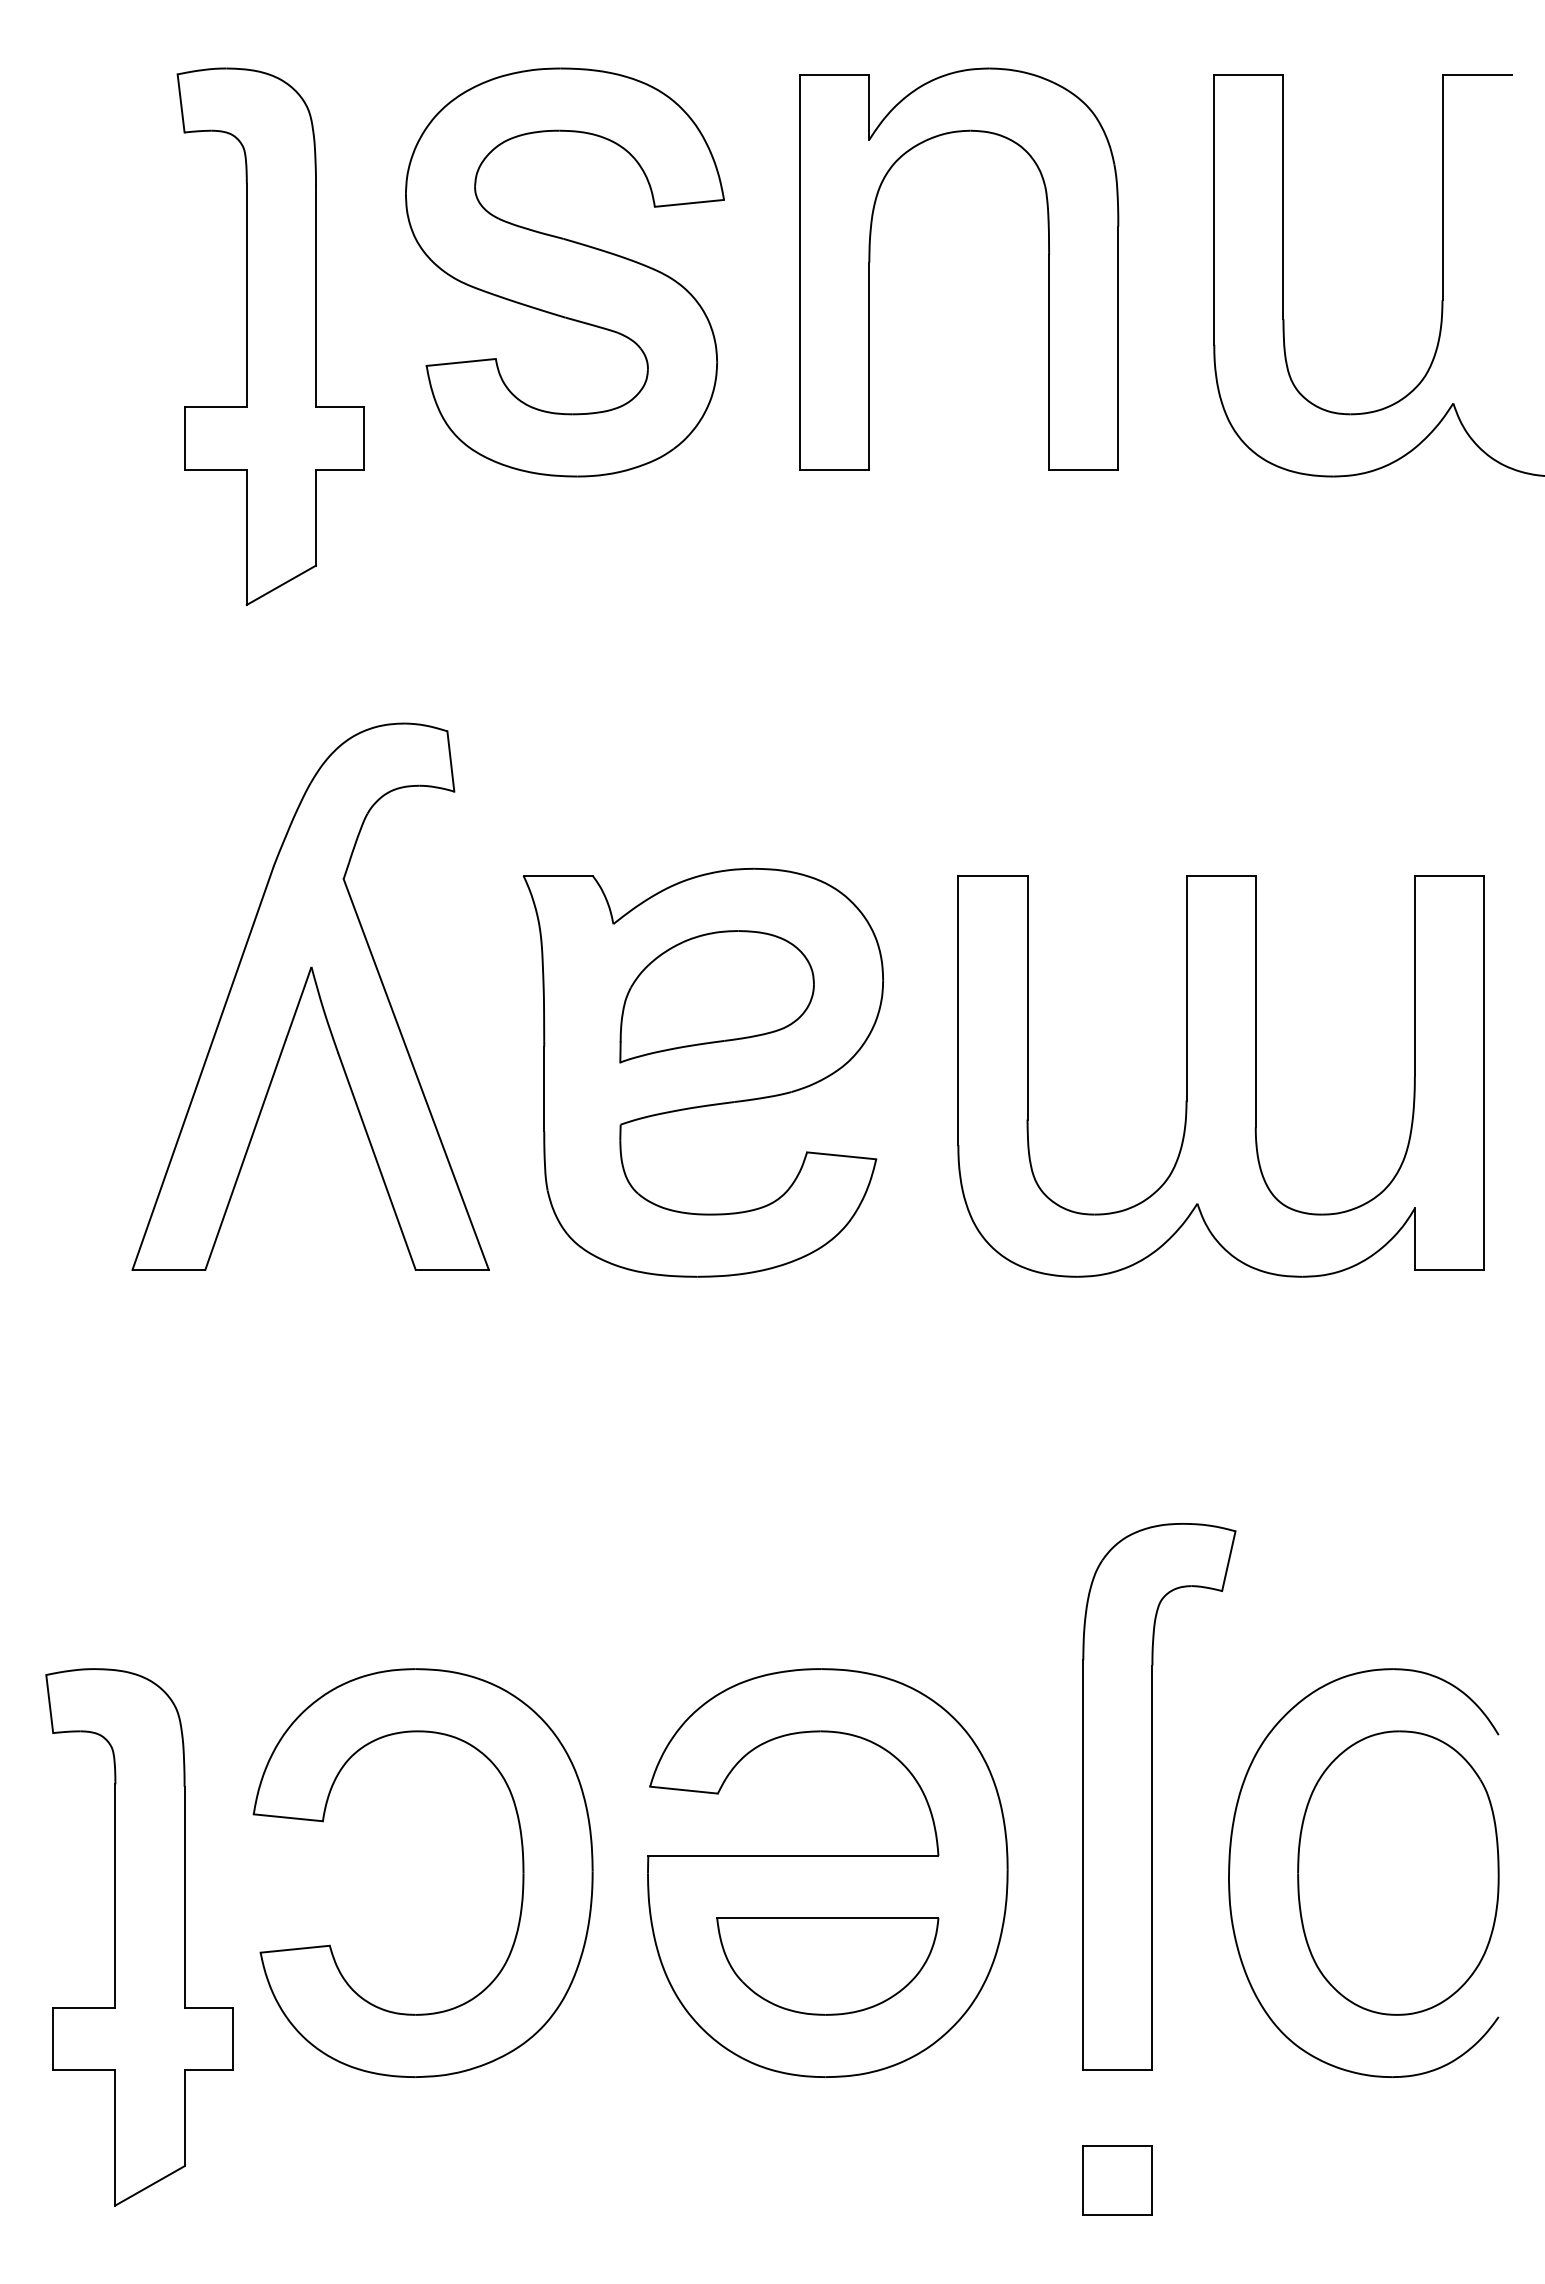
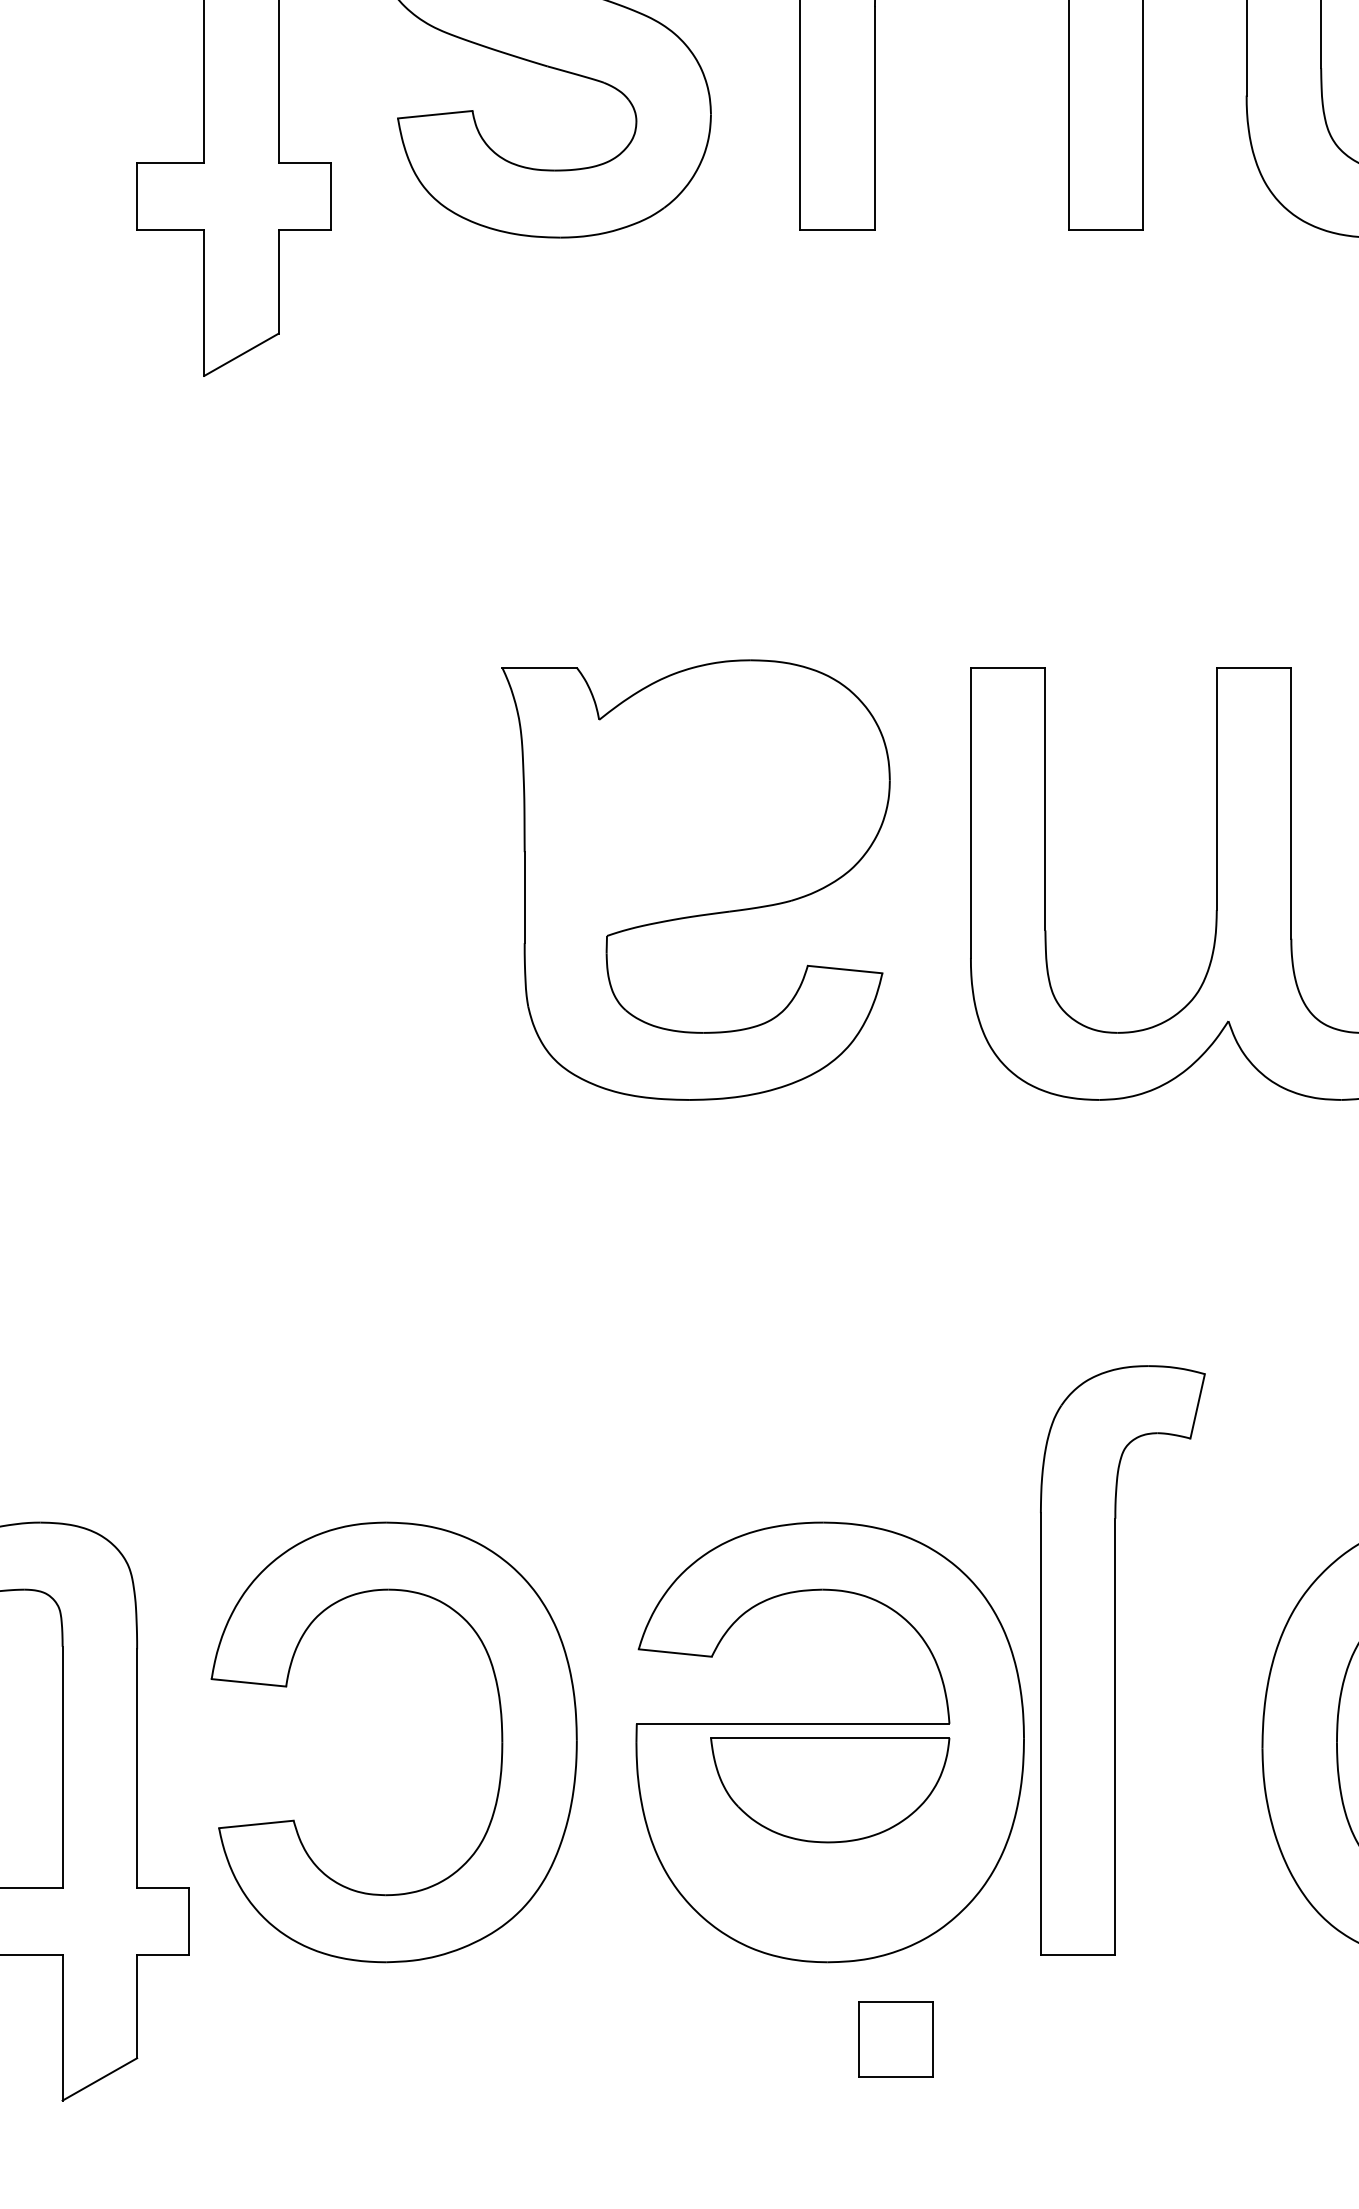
part: (303, 993) -> (265, 794), removed
part: (716, 996) -> (710, 797), removed
part: (1152, 1796) -> (1115, 1659), moved
part: (827, 1966) -> (829, 1790), moved
part: (1117, 2180) -> (895, 2039), moved

